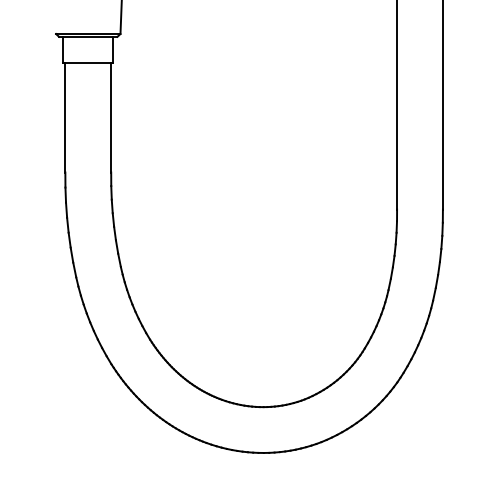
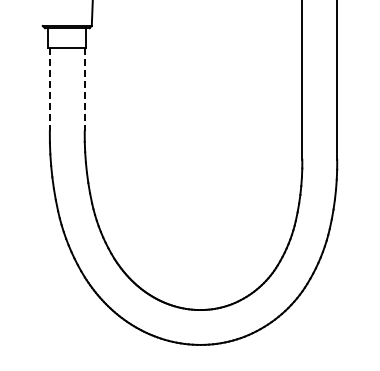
line: (64, 117) -> (49, 89), solid -> dashed
line: (110, 117) -> (84, 89), solid -> dashed

